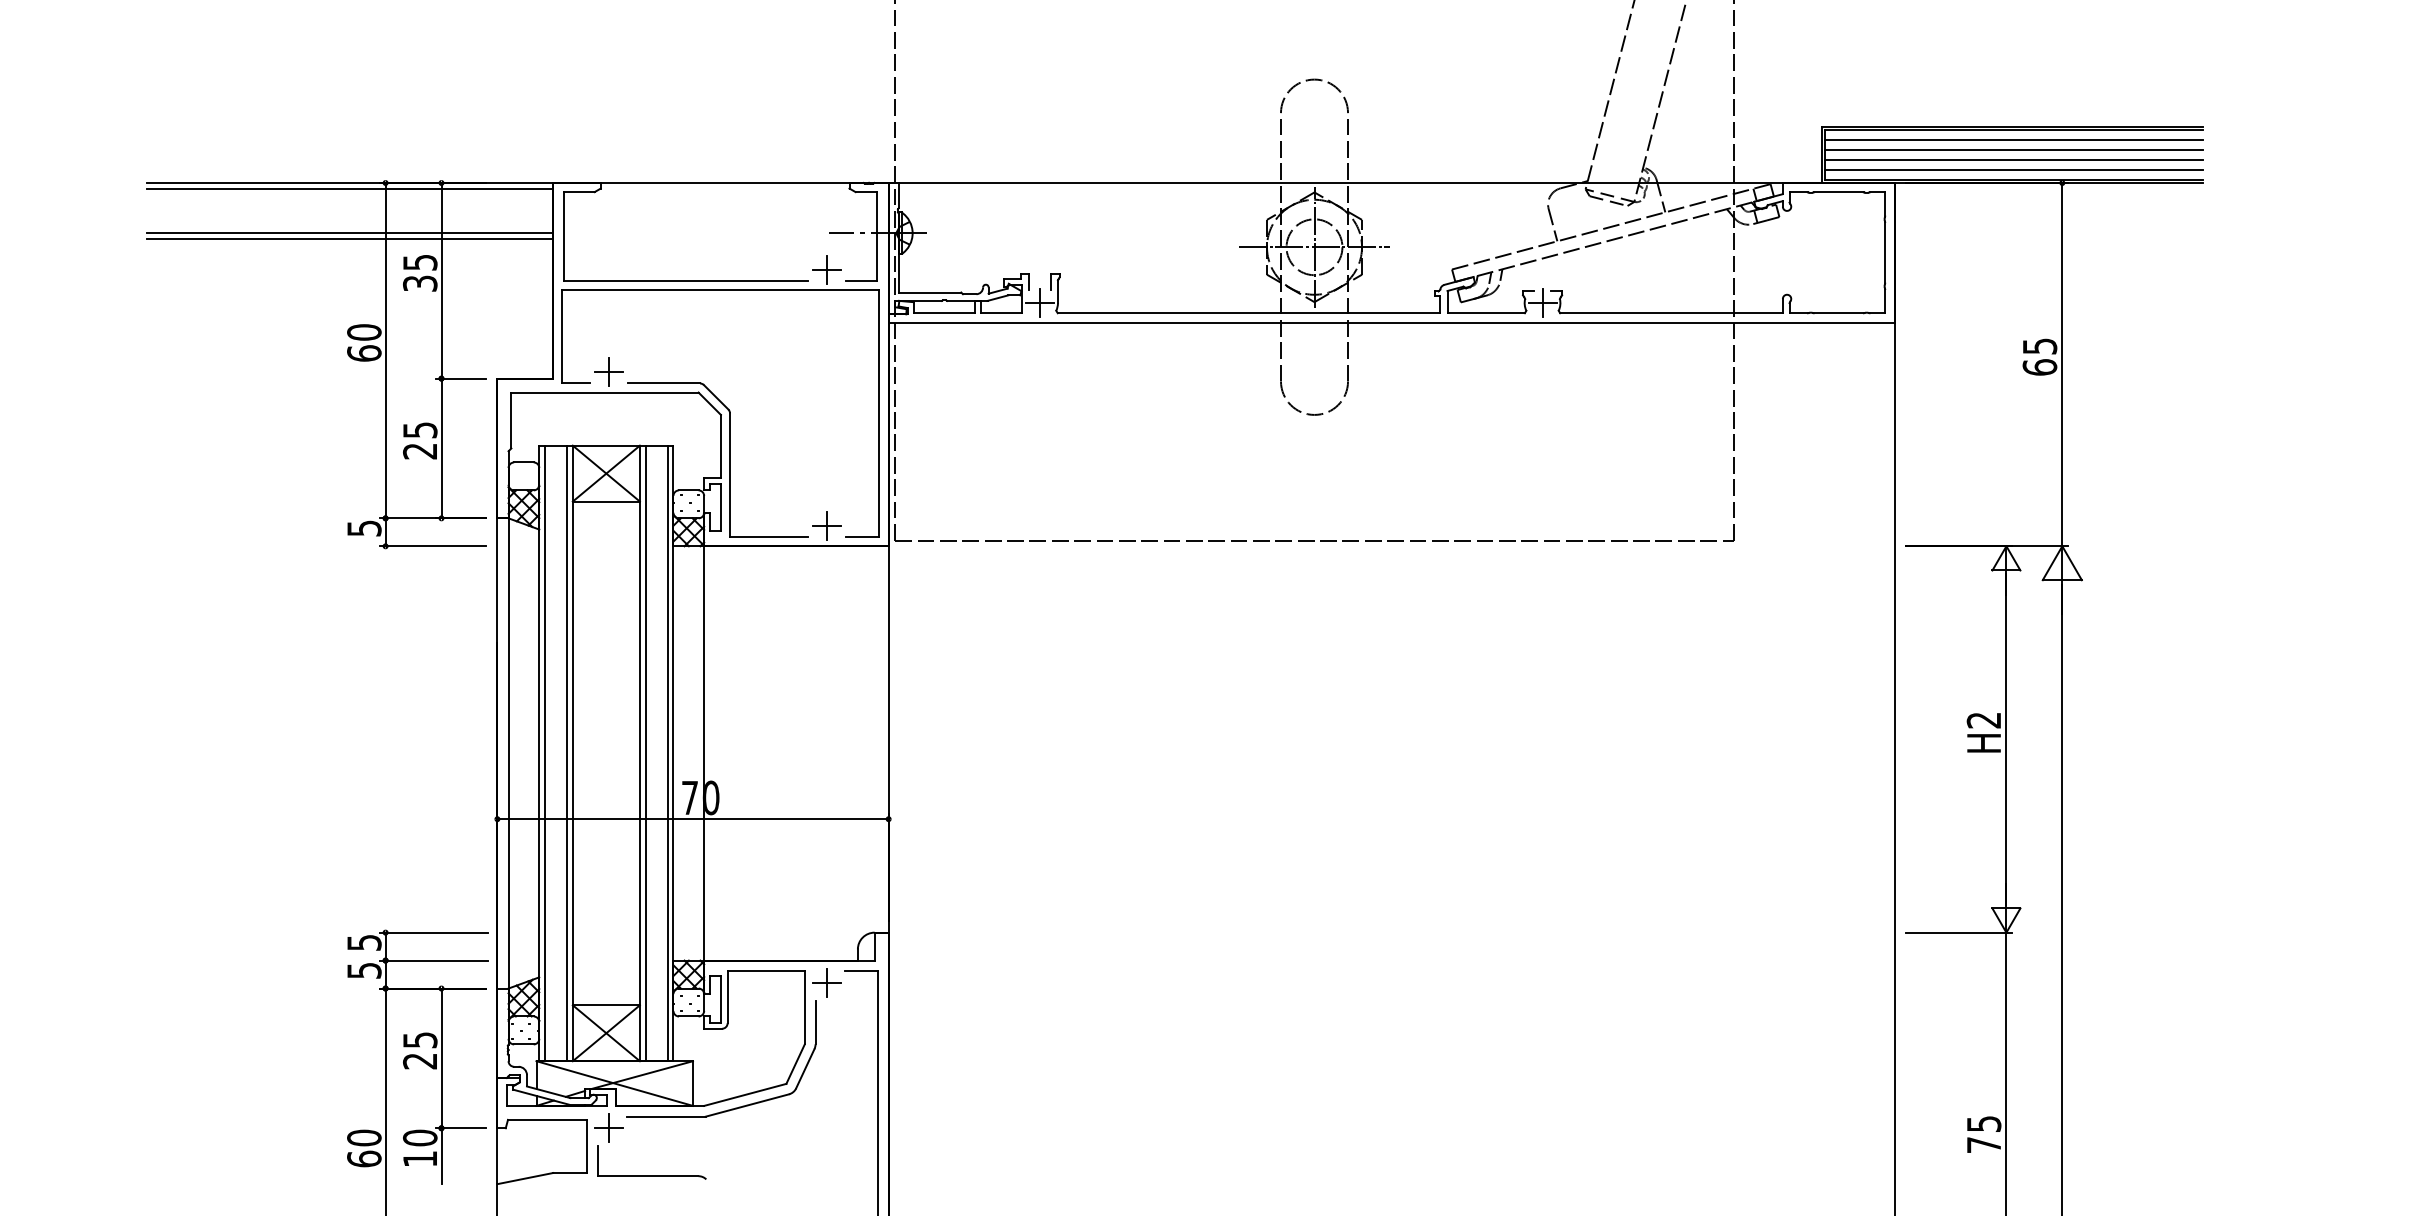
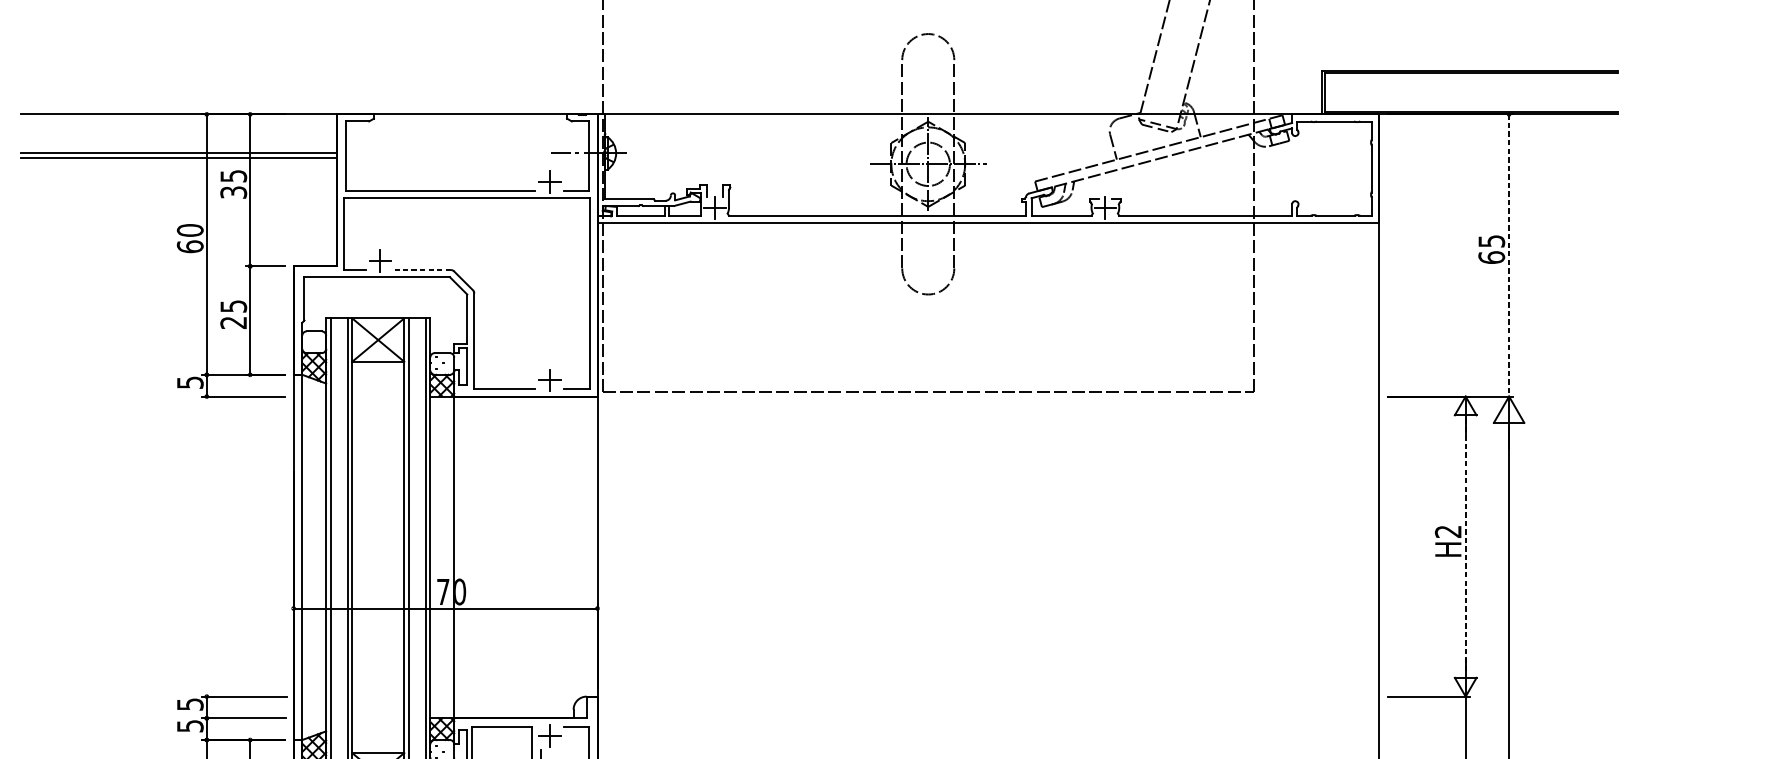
line: (2013, 139) -> (1471, 80), removed
line: (2013, 150) -> (1471, 89), removed
line: (2013, 160) -> (1471, 96), removed
line: (2013, 170) -> (1471, 104), removed
line: (349, 188) -> (178, 118), removed
line: (2062, 364) -> (1509, 255), solid -> dashed
line: (663, 383) -> (422, 270), solid -> dashed
line: (2006, 739) -> (1465, 546), solid -> dashed

